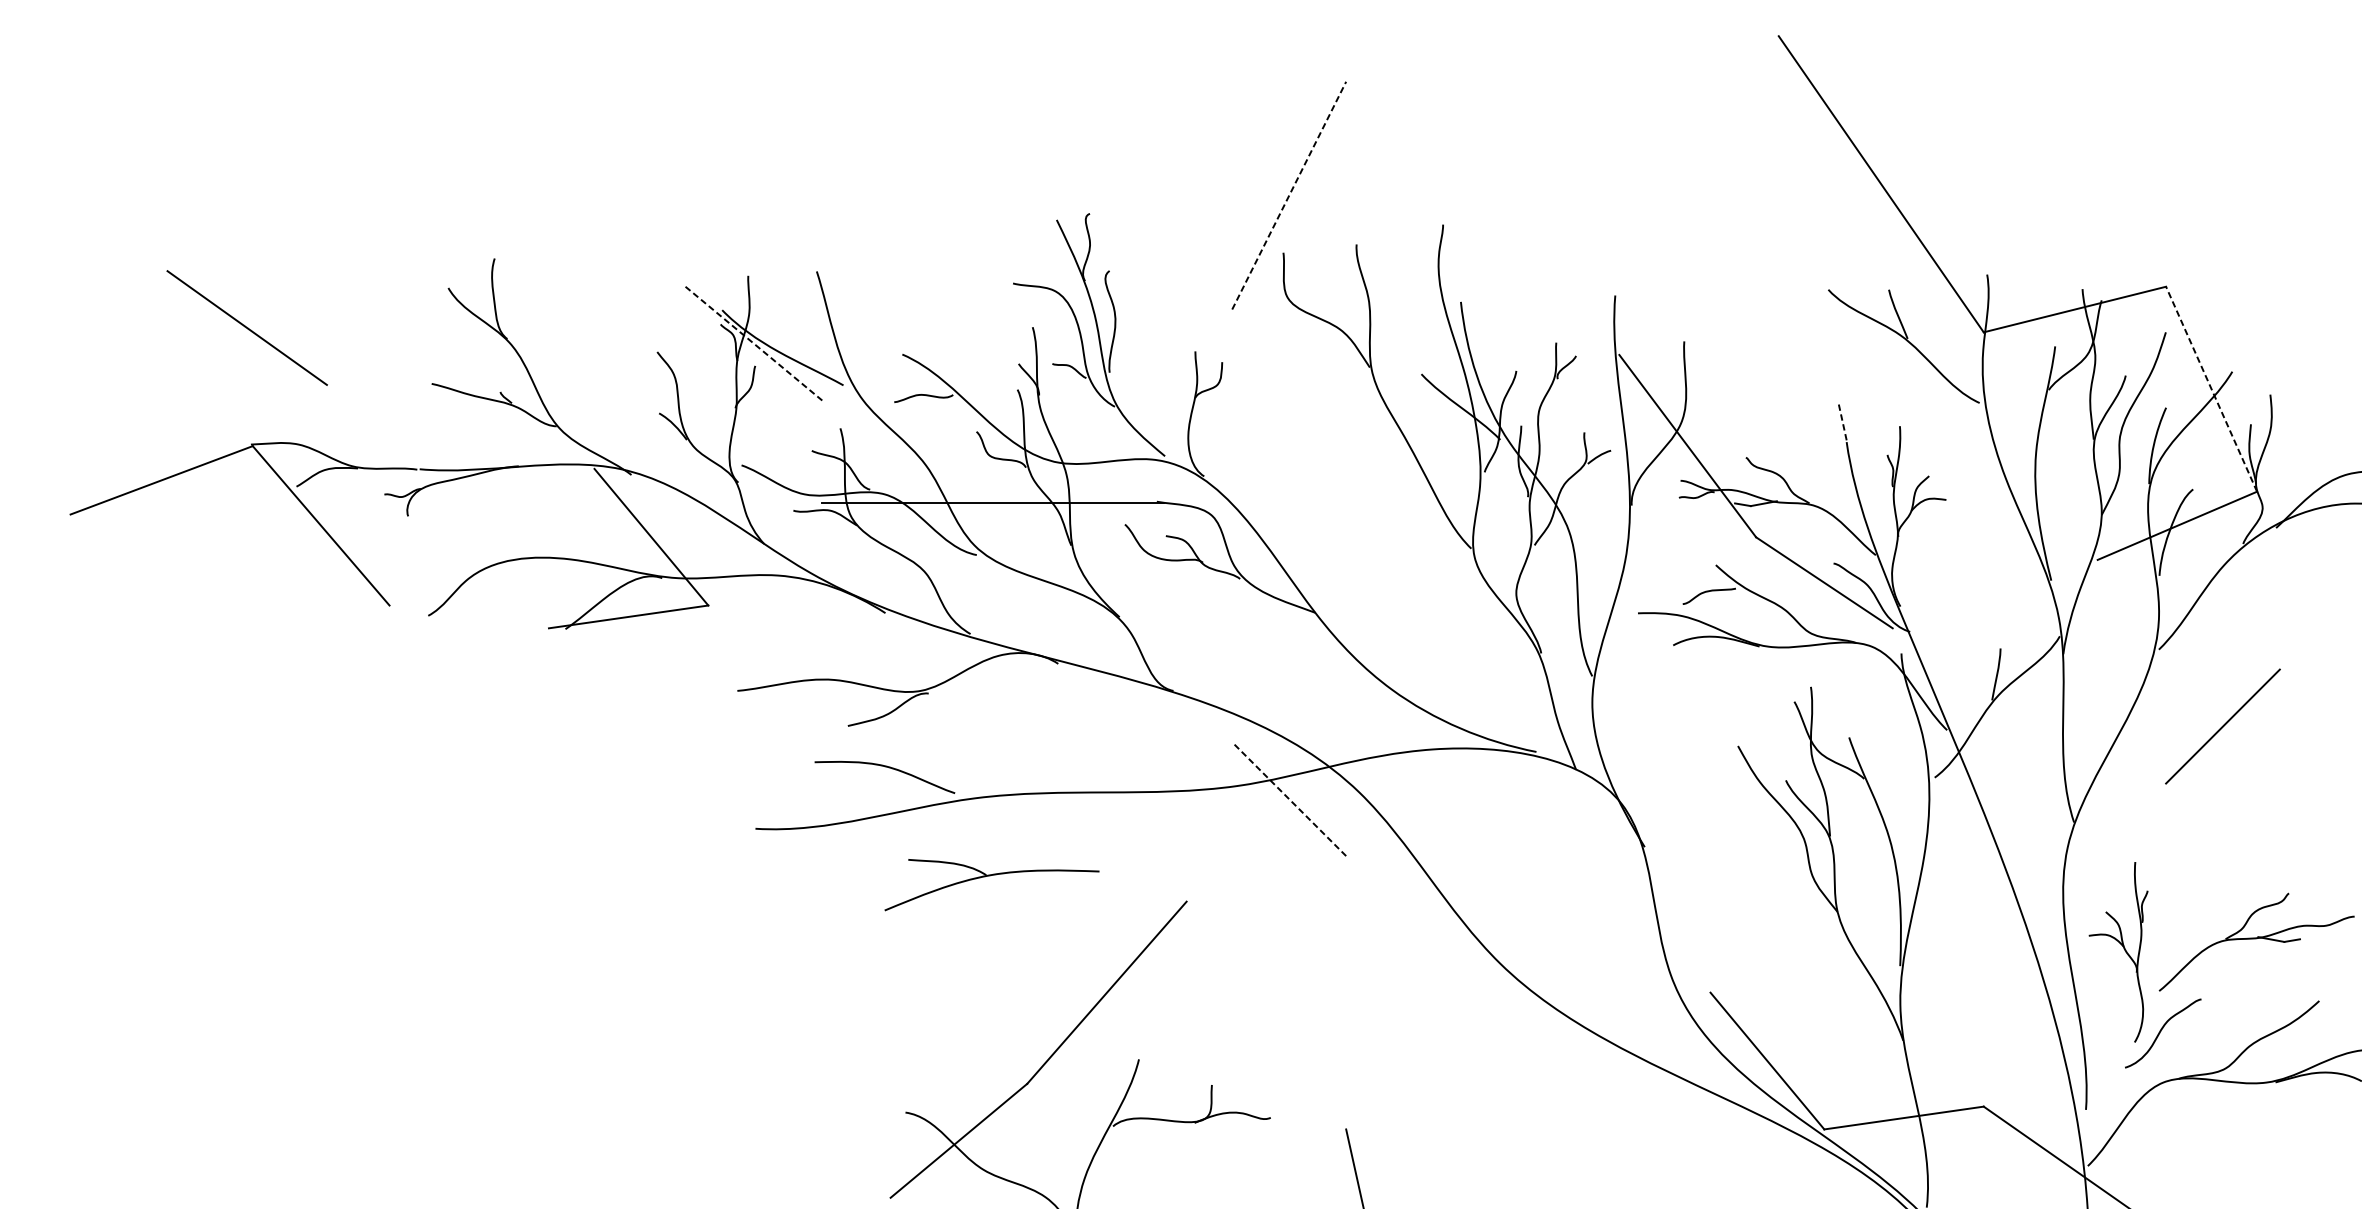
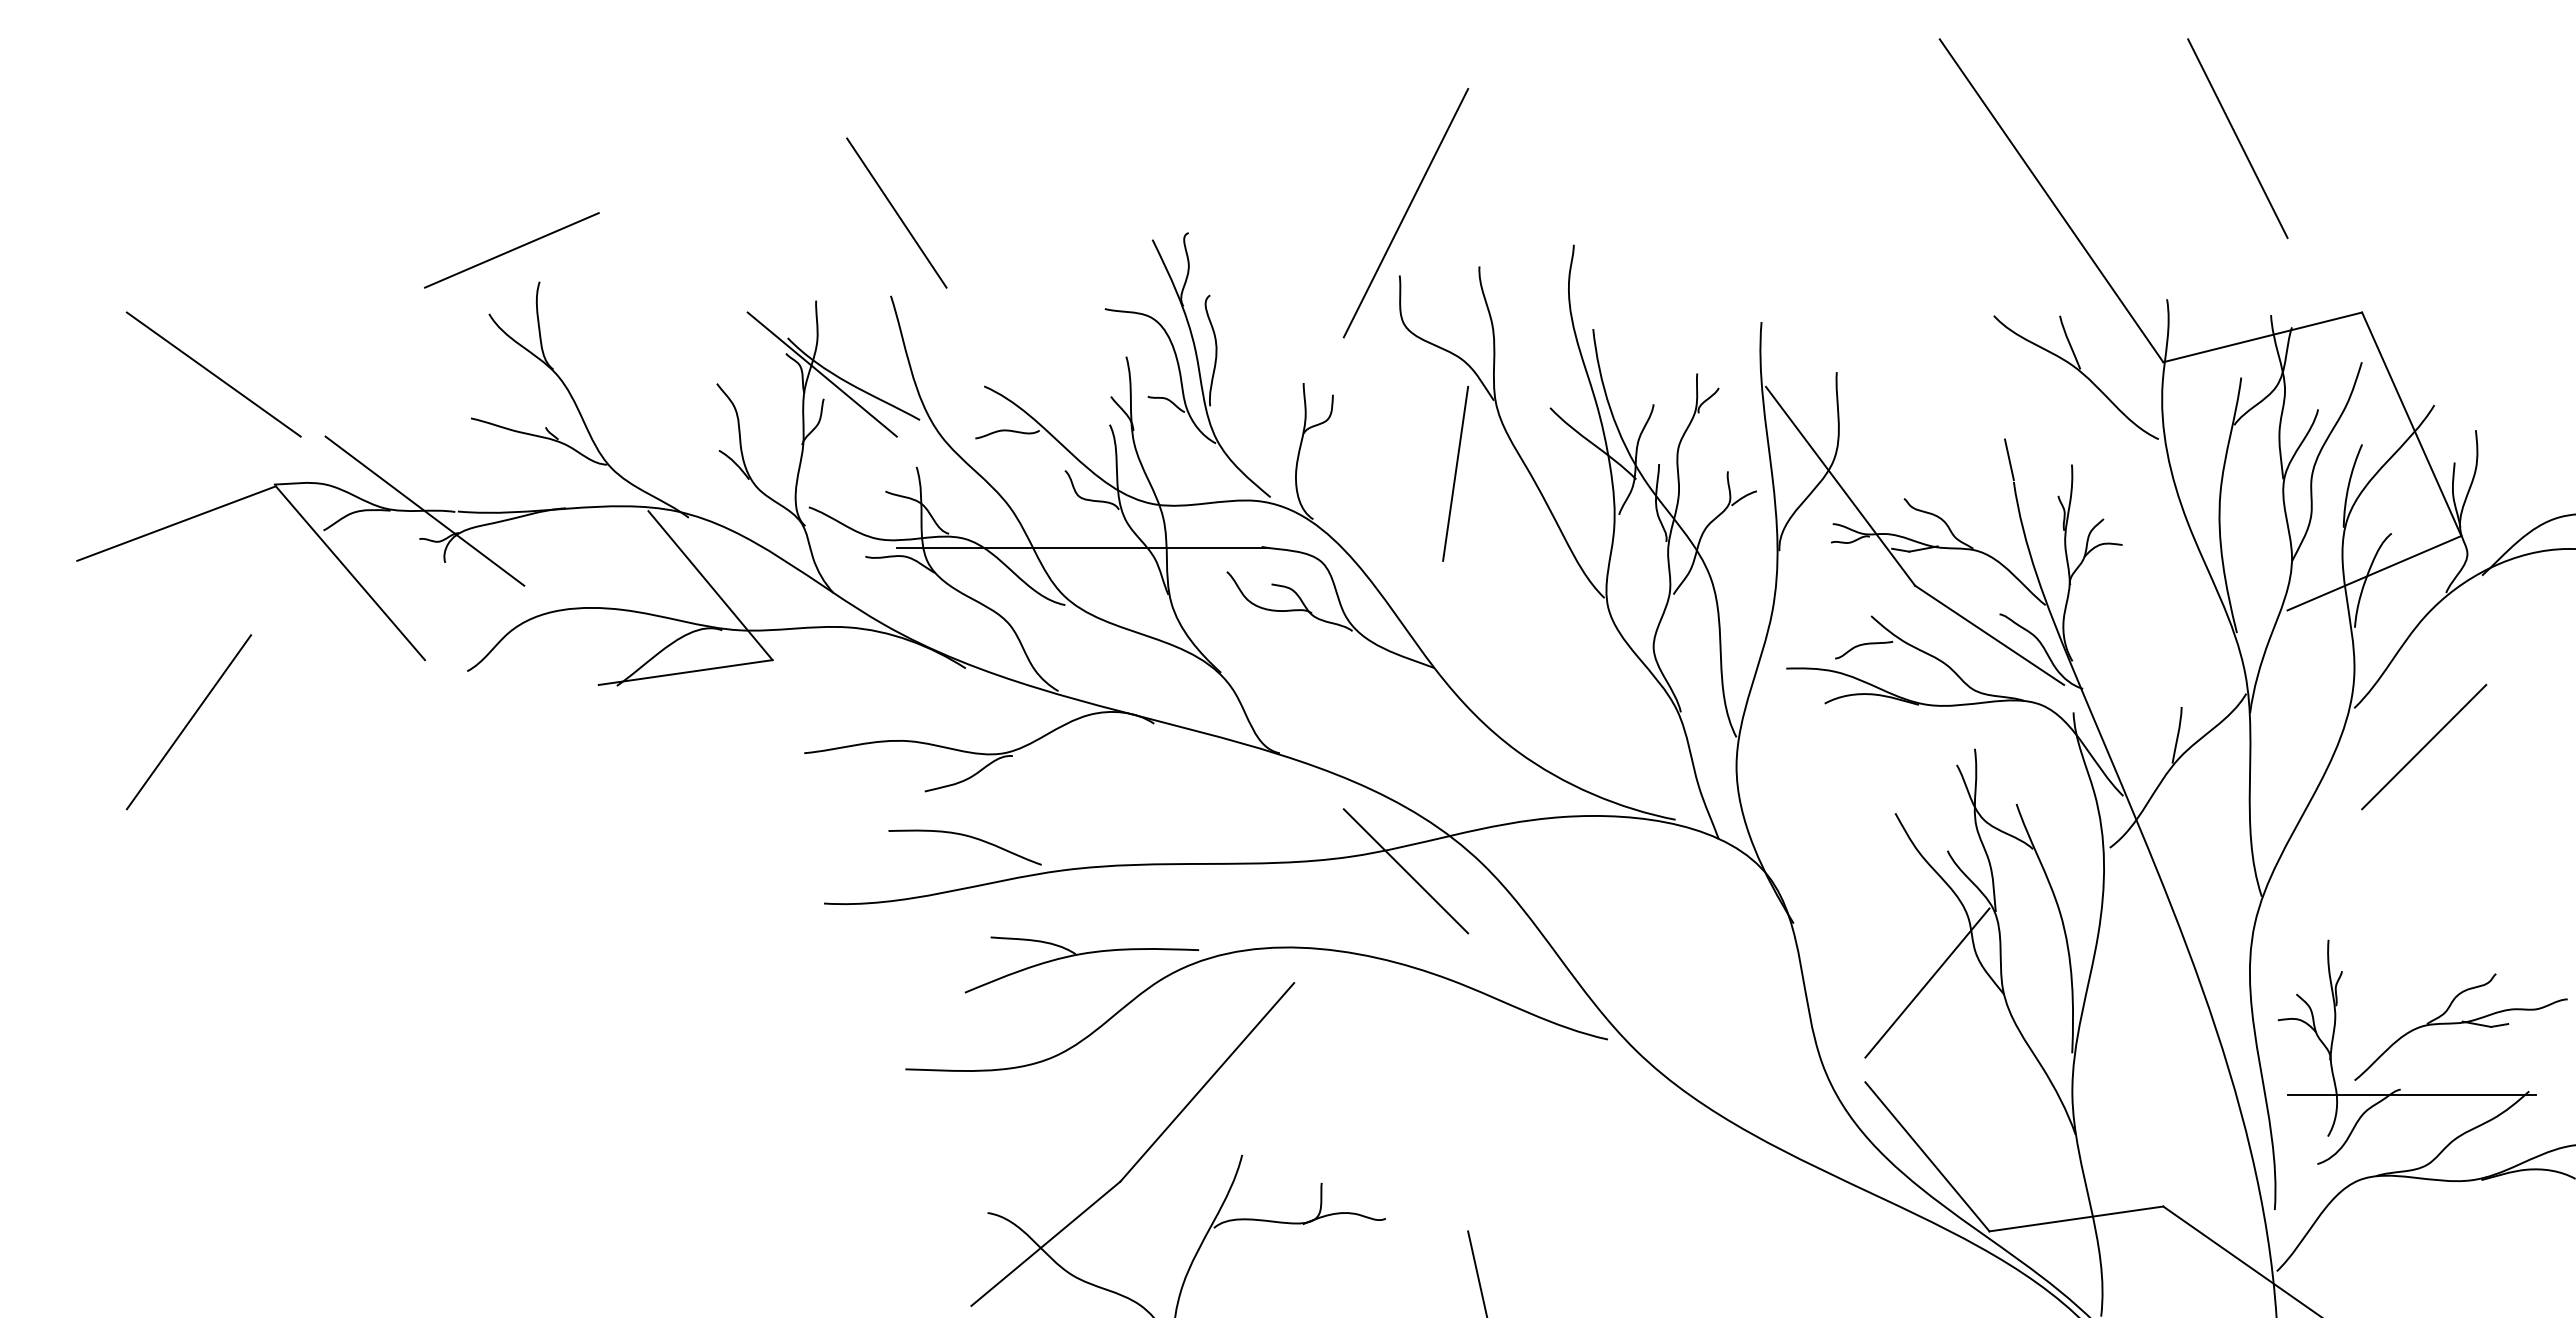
line: (2051, 127) -> (2237, 138), added
line: (821, 195) -> (896, 212), added
line: (1288, 195) -> (1405, 213), dashed -> solid
line: (468, 229) -> (511, 250), added
line: (246, 327) -> (213, 374), moved
line: (754, 343) -> (822, 374), dashed -> solid
line: (2211, 388) -> (2411, 423), dashed -> solid
line: (1842, 421) -> (2009, 459), dashed -> solid
line: (1334, 434) -> (1455, 473), added
line: (389, 468) -> (424, 510), added
line: (172, 662) -> (188, 722), added
line: (2223, 726) -> (2424, 746), moved
line: (1288, 799) -> (1405, 871), dashed -> solid
curve: (1143, 872) -> (1247, 951), added
line: (1767, 901) -> (1927, 982), added
line: (2211, 1003) -> (2411, 1094), added

